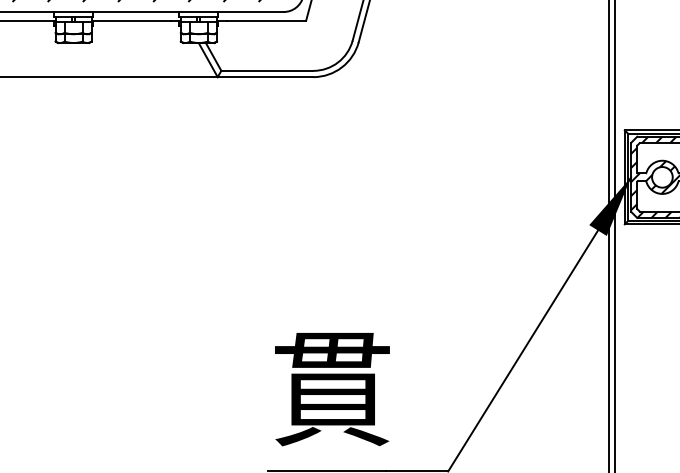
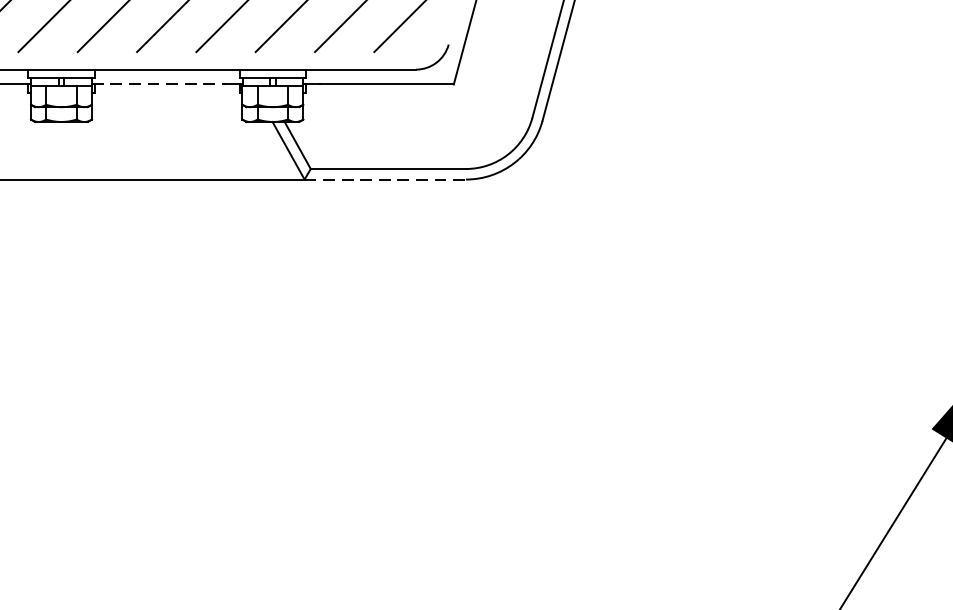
line: (131, 20) -> (159, 83), solid -> dashed
line: (265, 77) -> (385, 180), solid -> dashed

